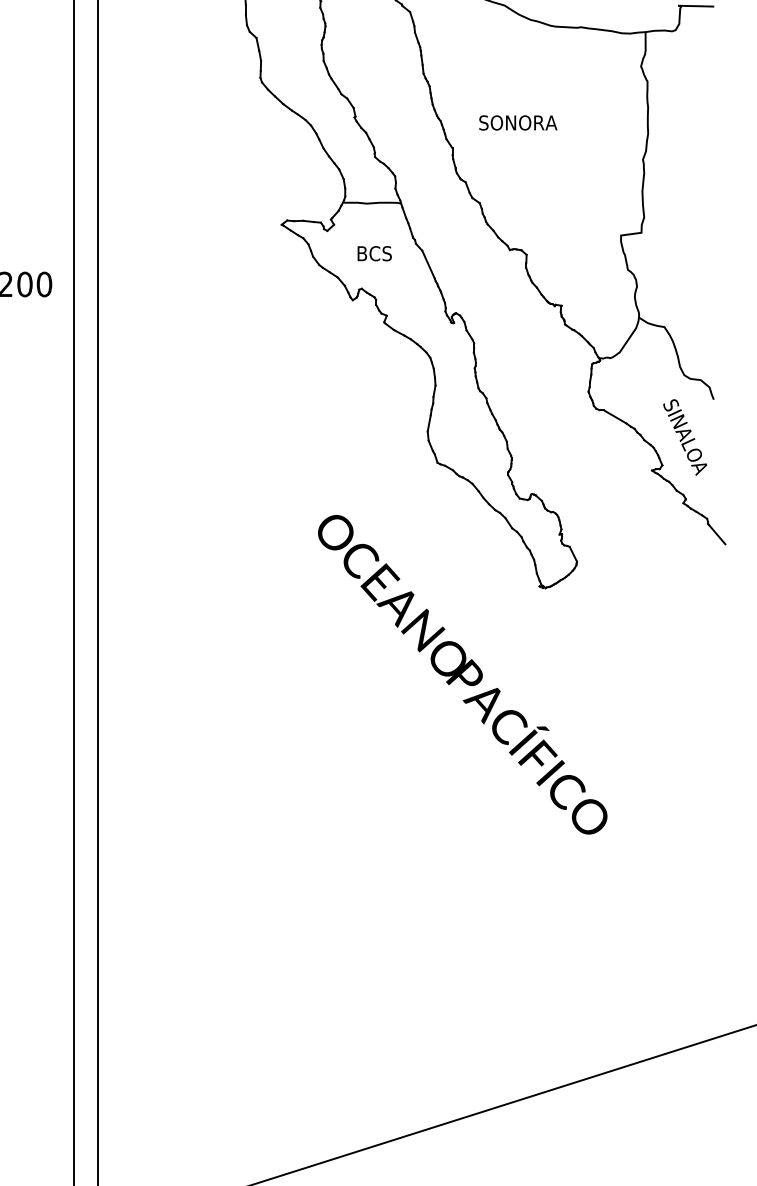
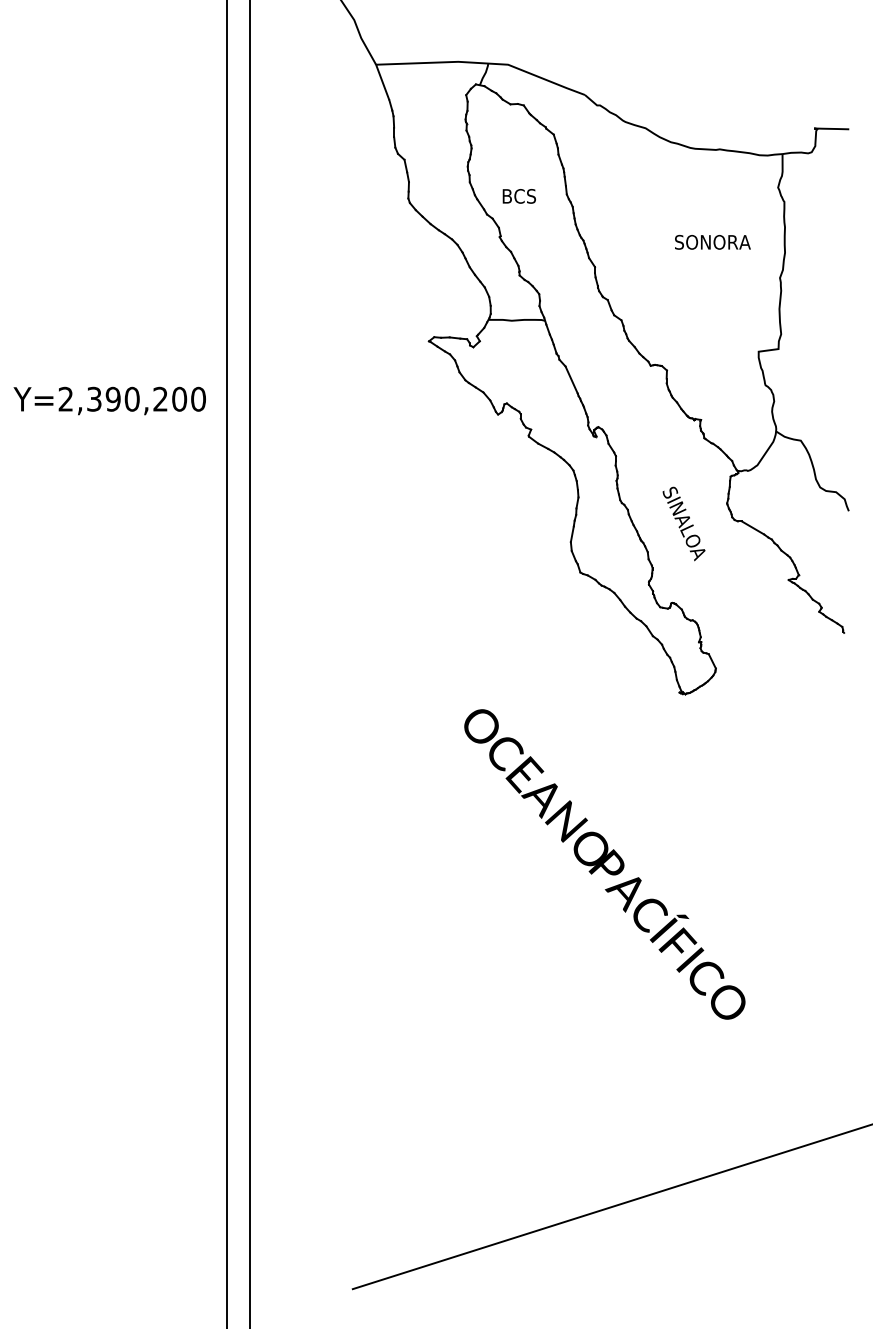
text: (517, 122) -> (712, 241), moved
text: (373, 253) -> (518, 196), moved
text: (684, 437) -> (683, 523), moved
line: (717, 533) -> (852, 641), removed
text: (462, 674) -> (604, 864), moved

